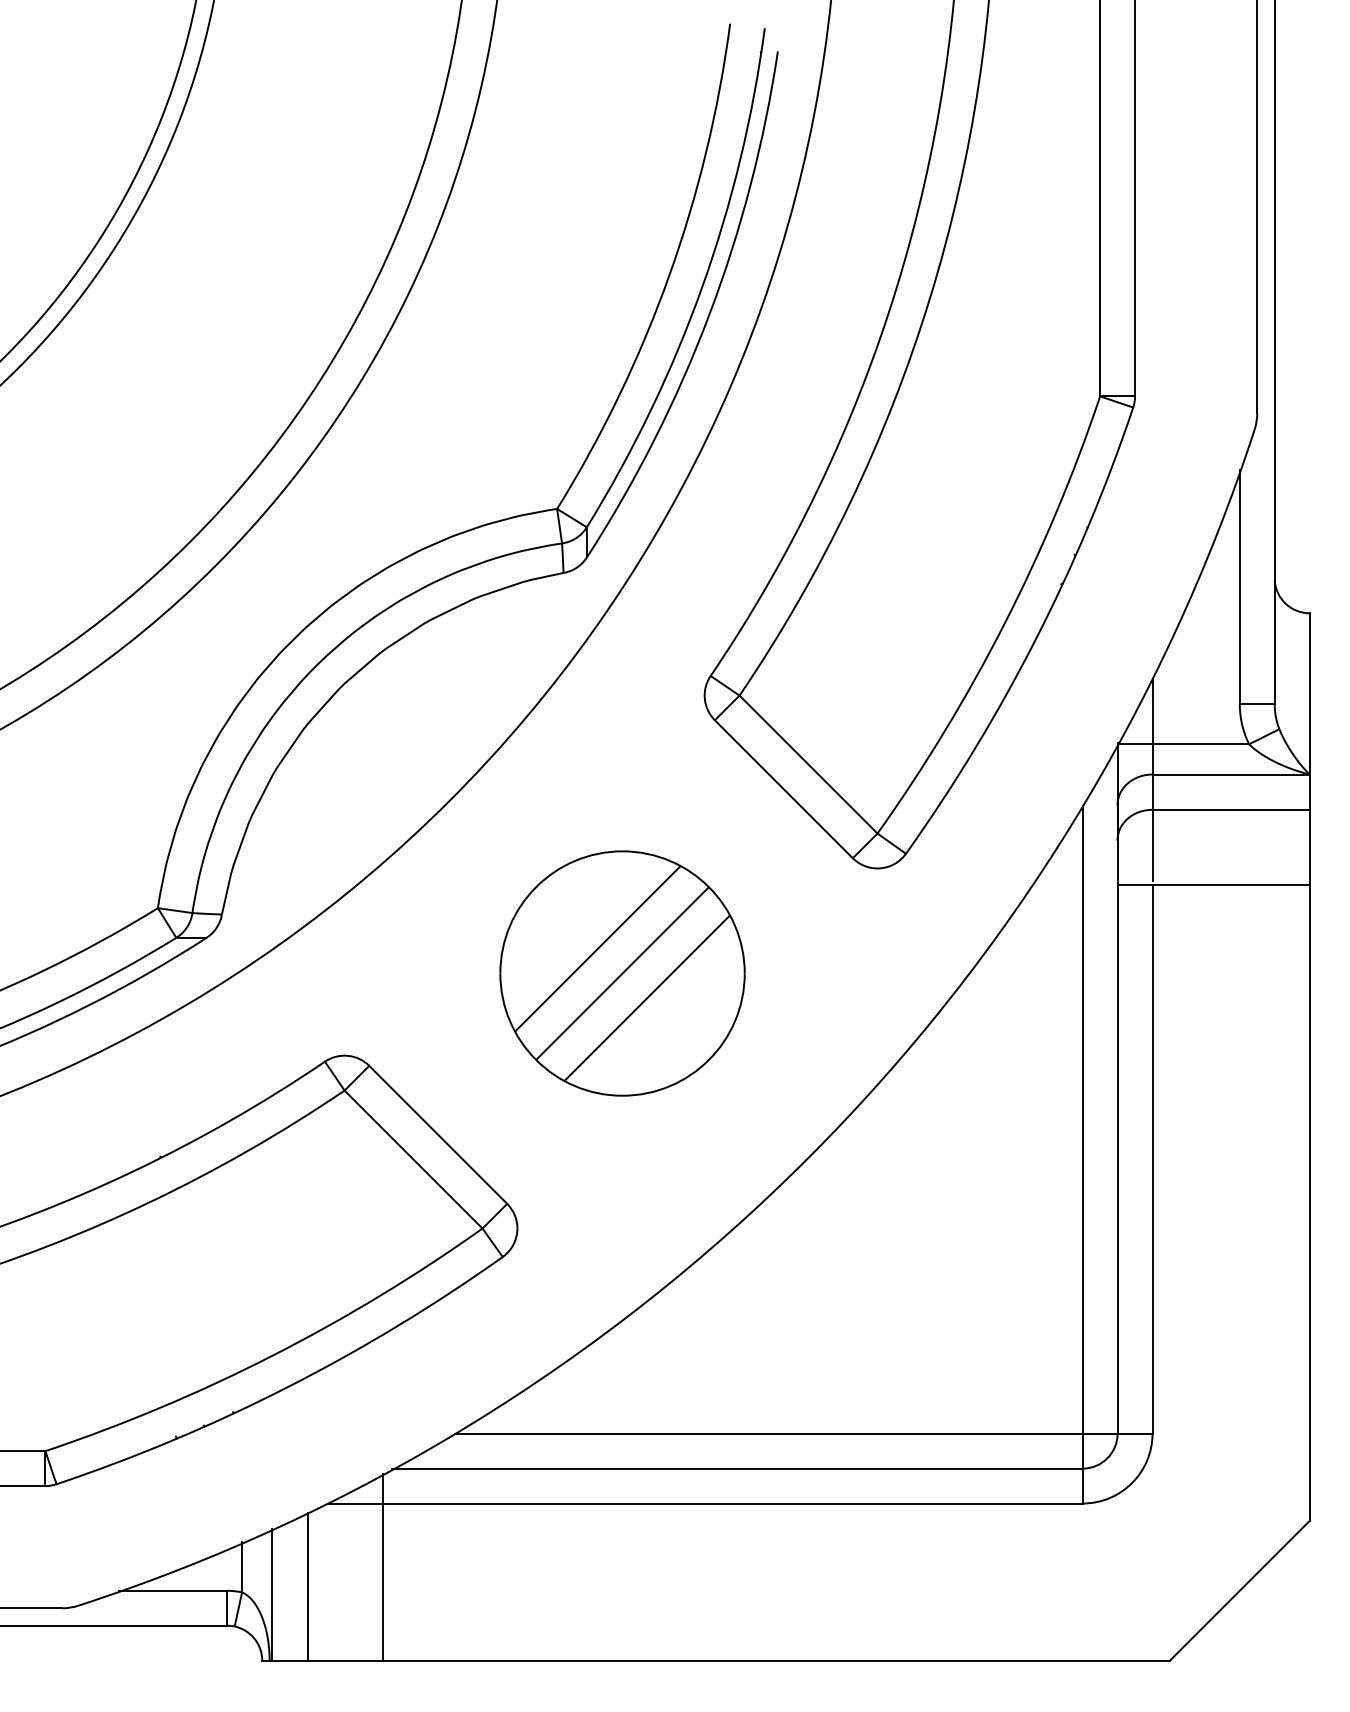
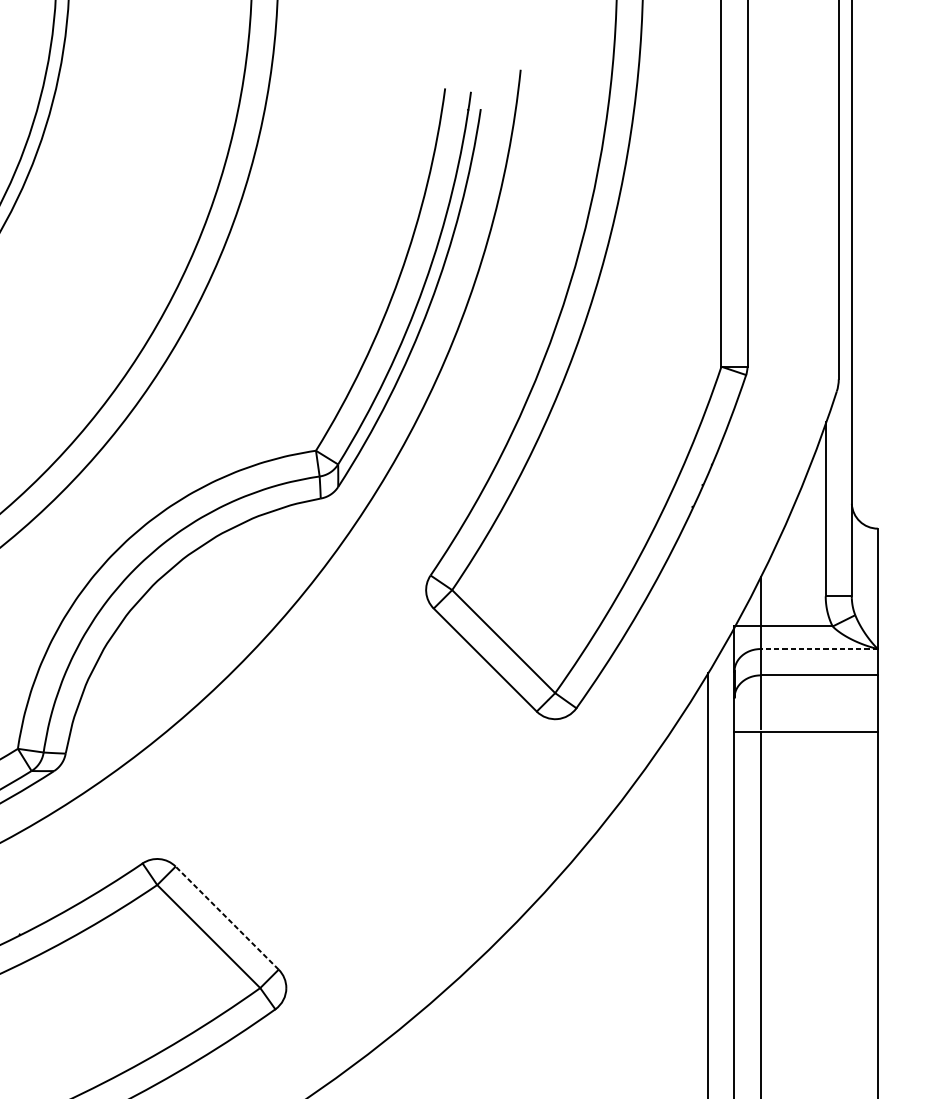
line: (1231, 774) -> (819, 649), solid -> dashed
part: (622, 973) -> (364, 797), removed
line: (438, 1134) -> (227, 917), solid -> dashed

